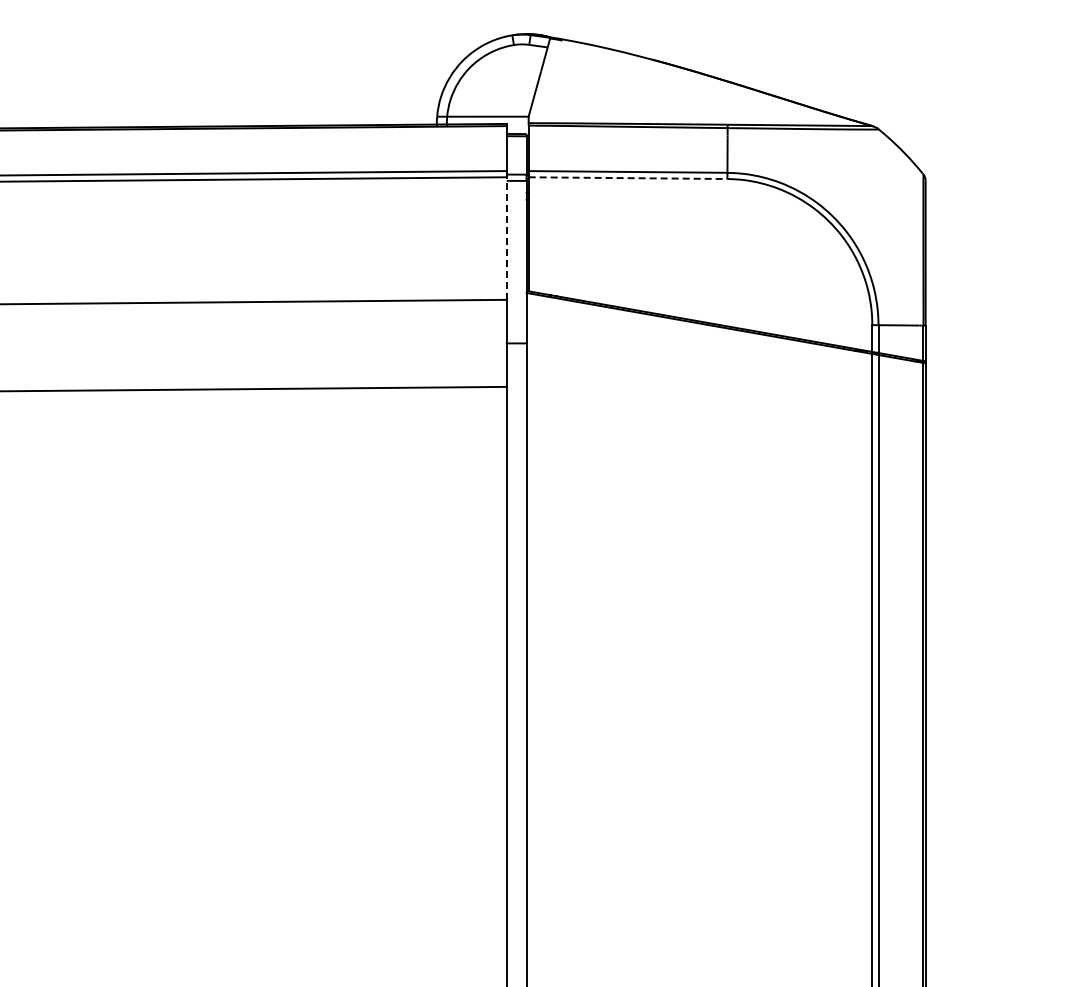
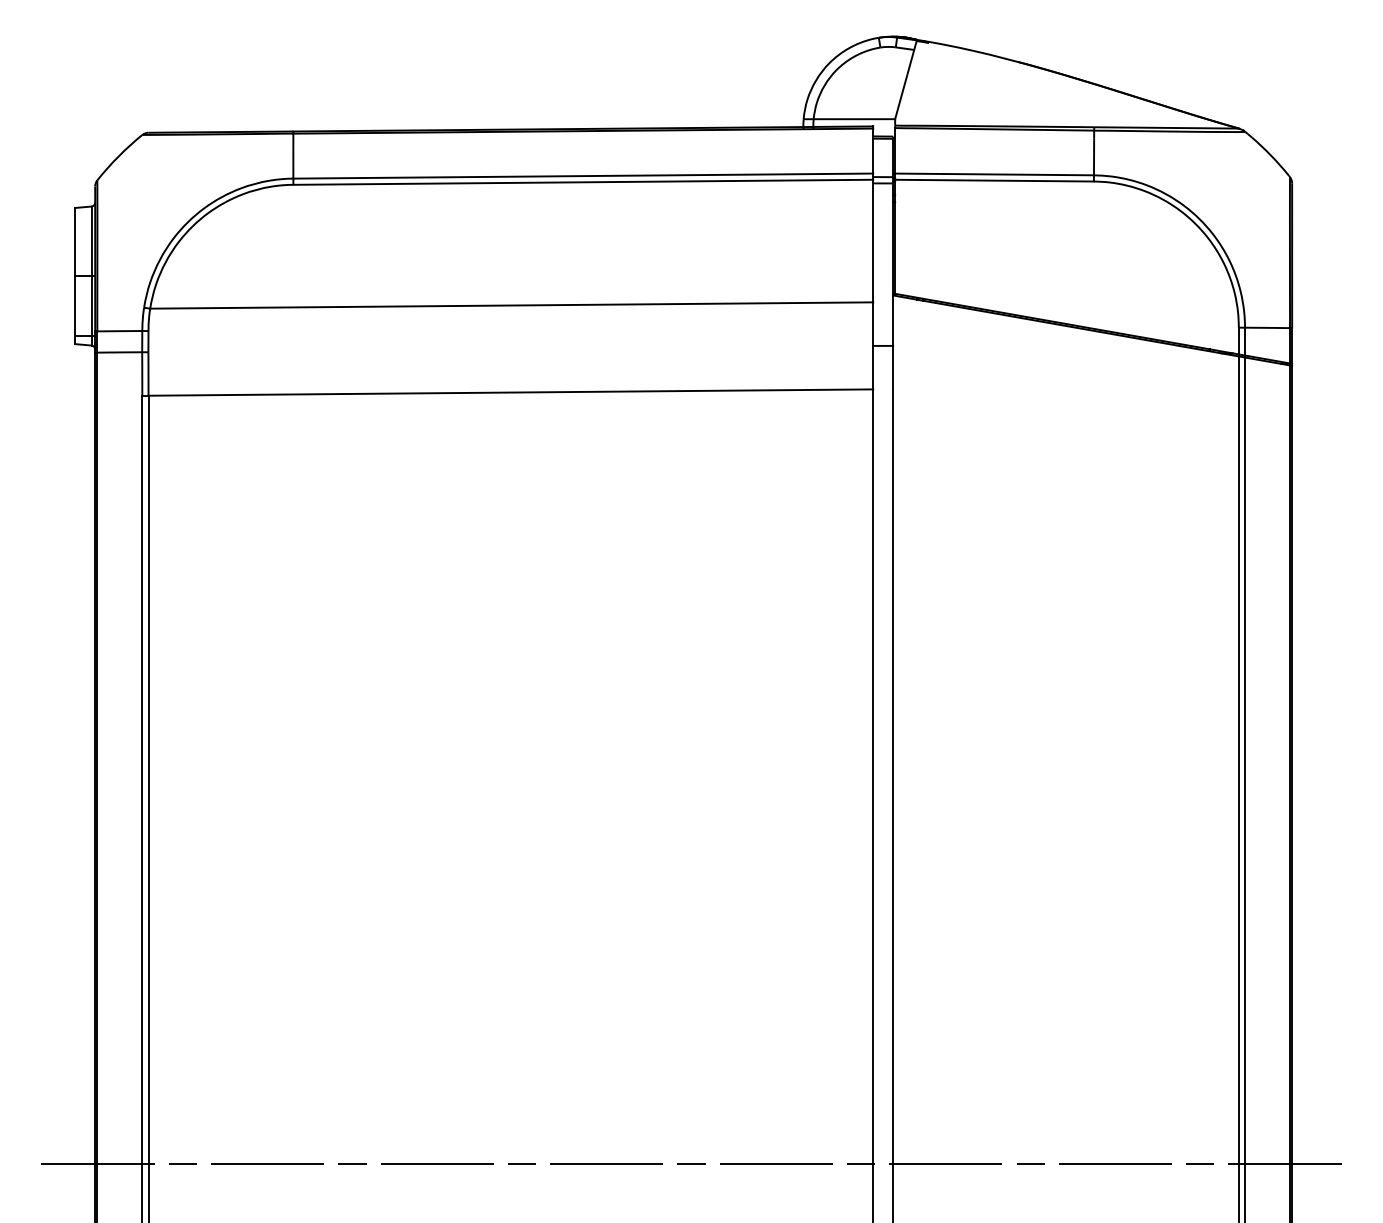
line: (628, 178) -> (995, 180), dashed -> solid
line: (506, 238) -> (873, 240), dashed -> solid

